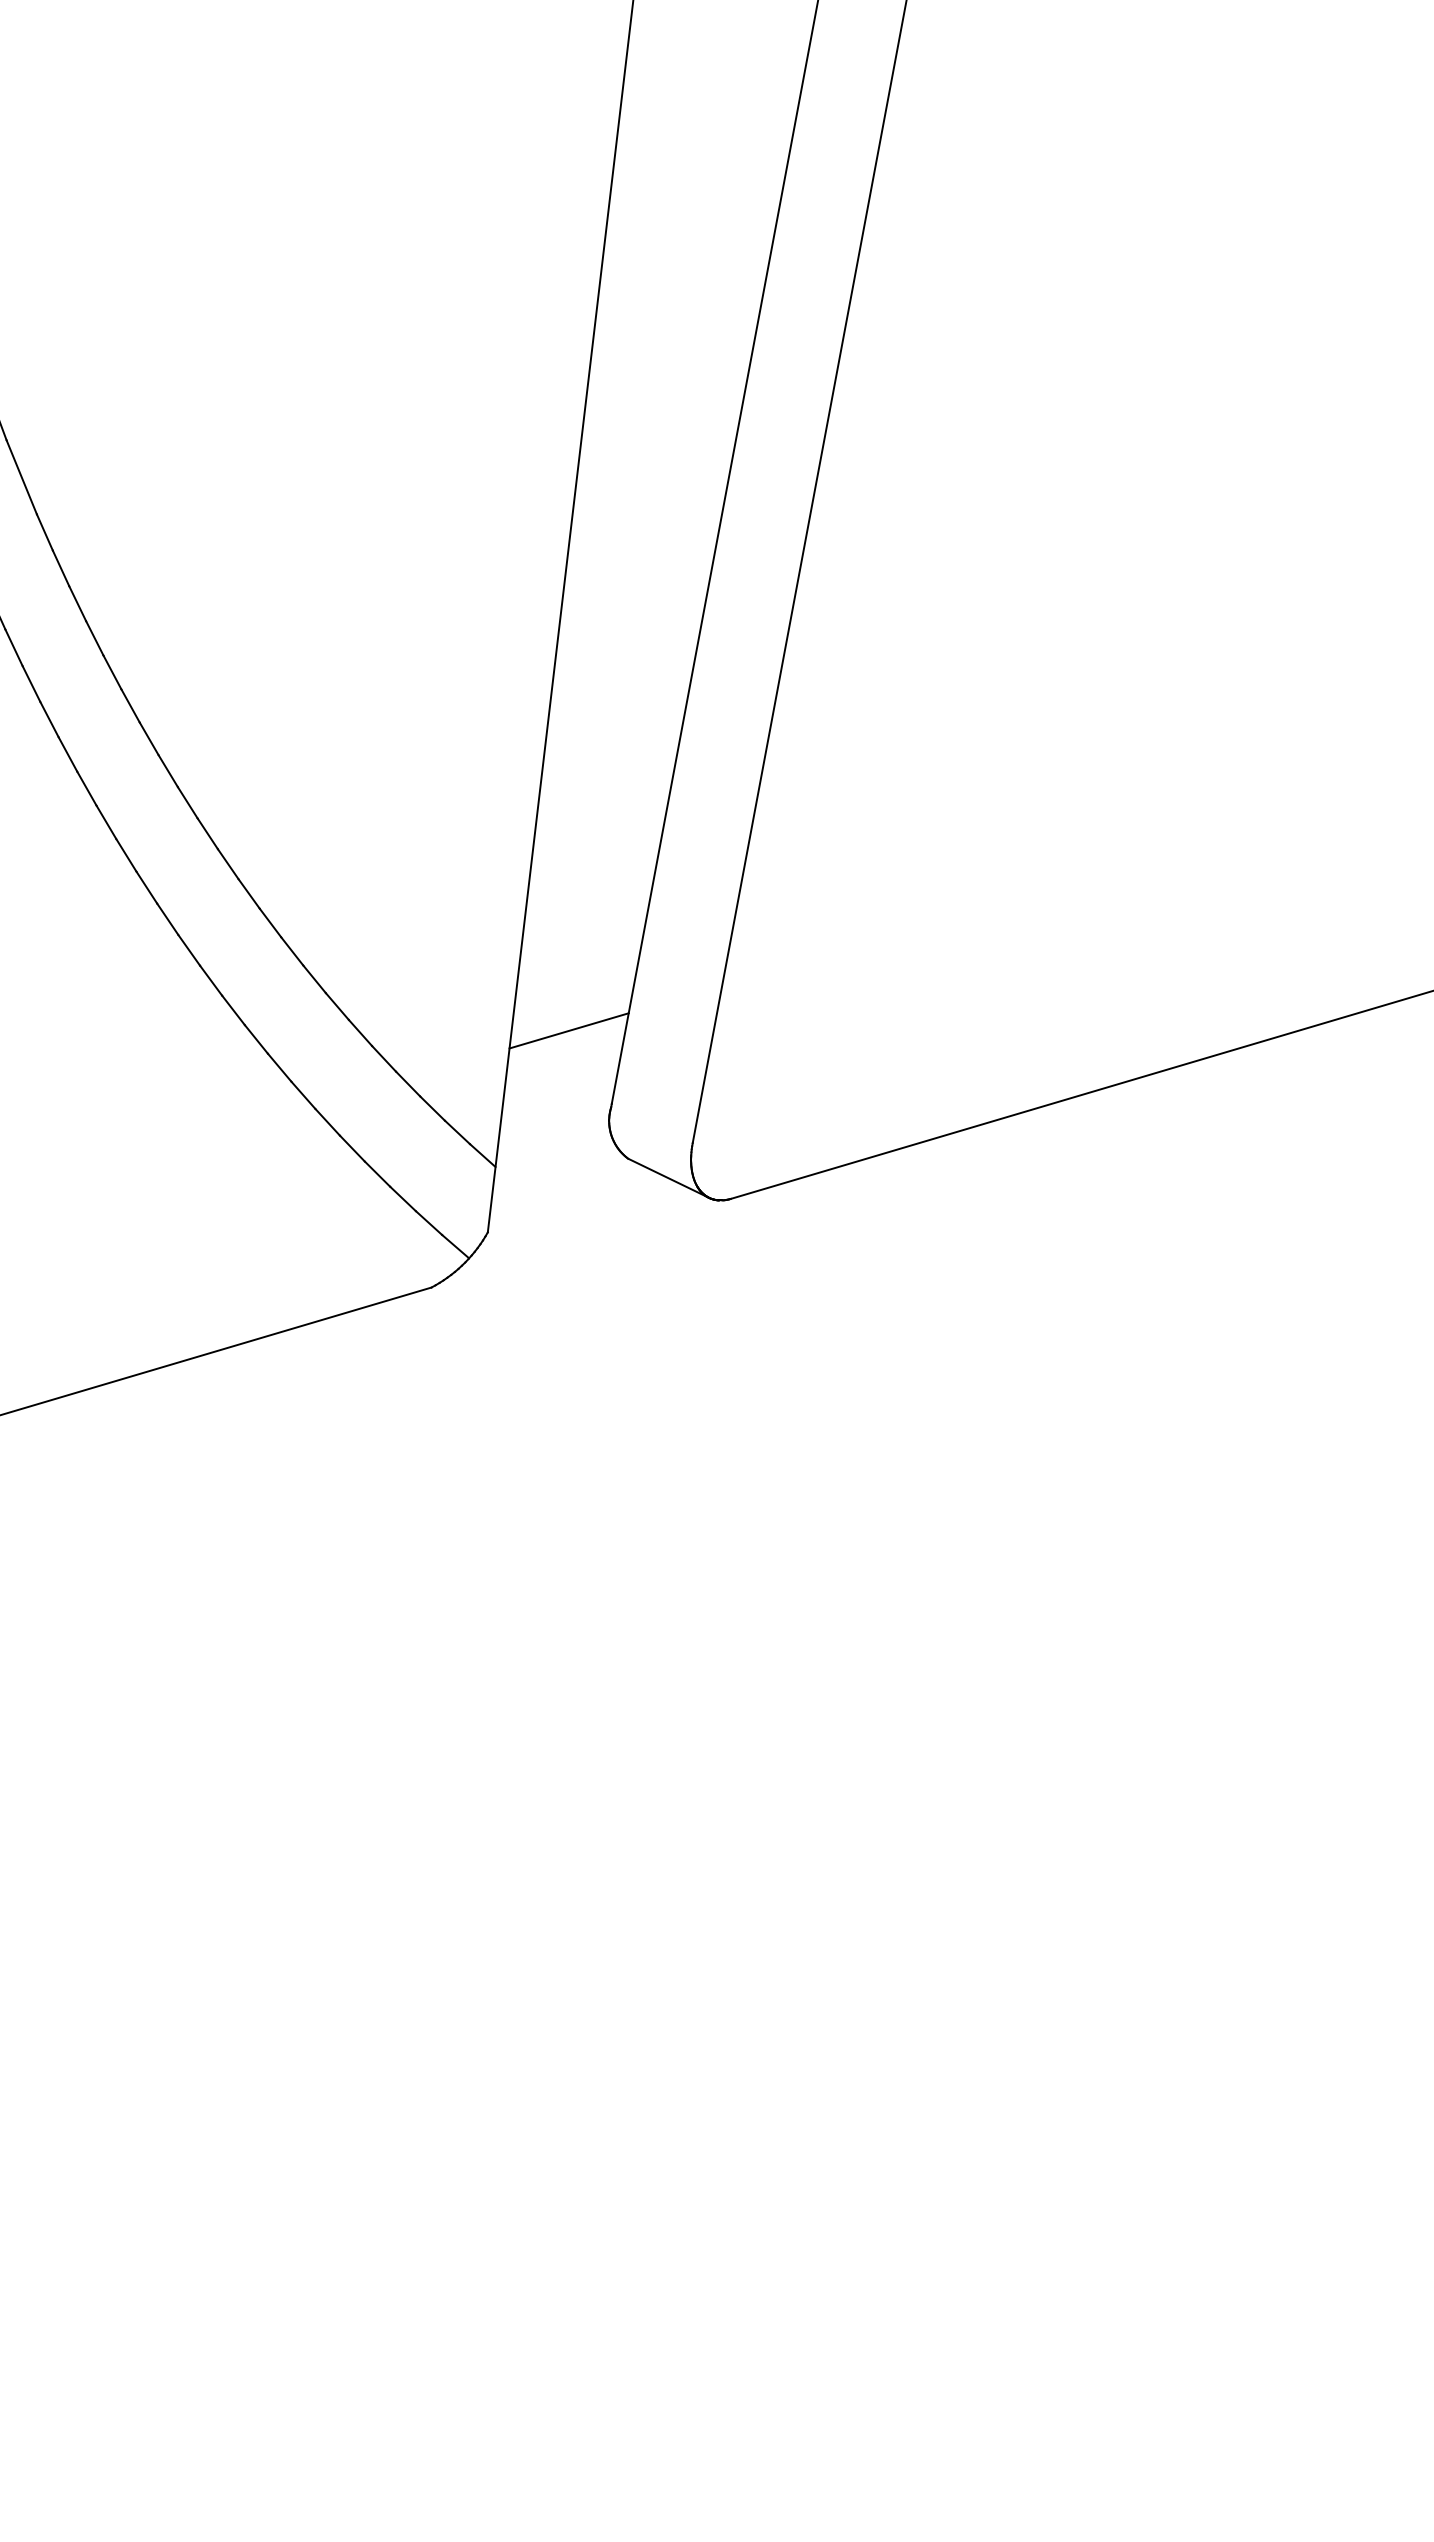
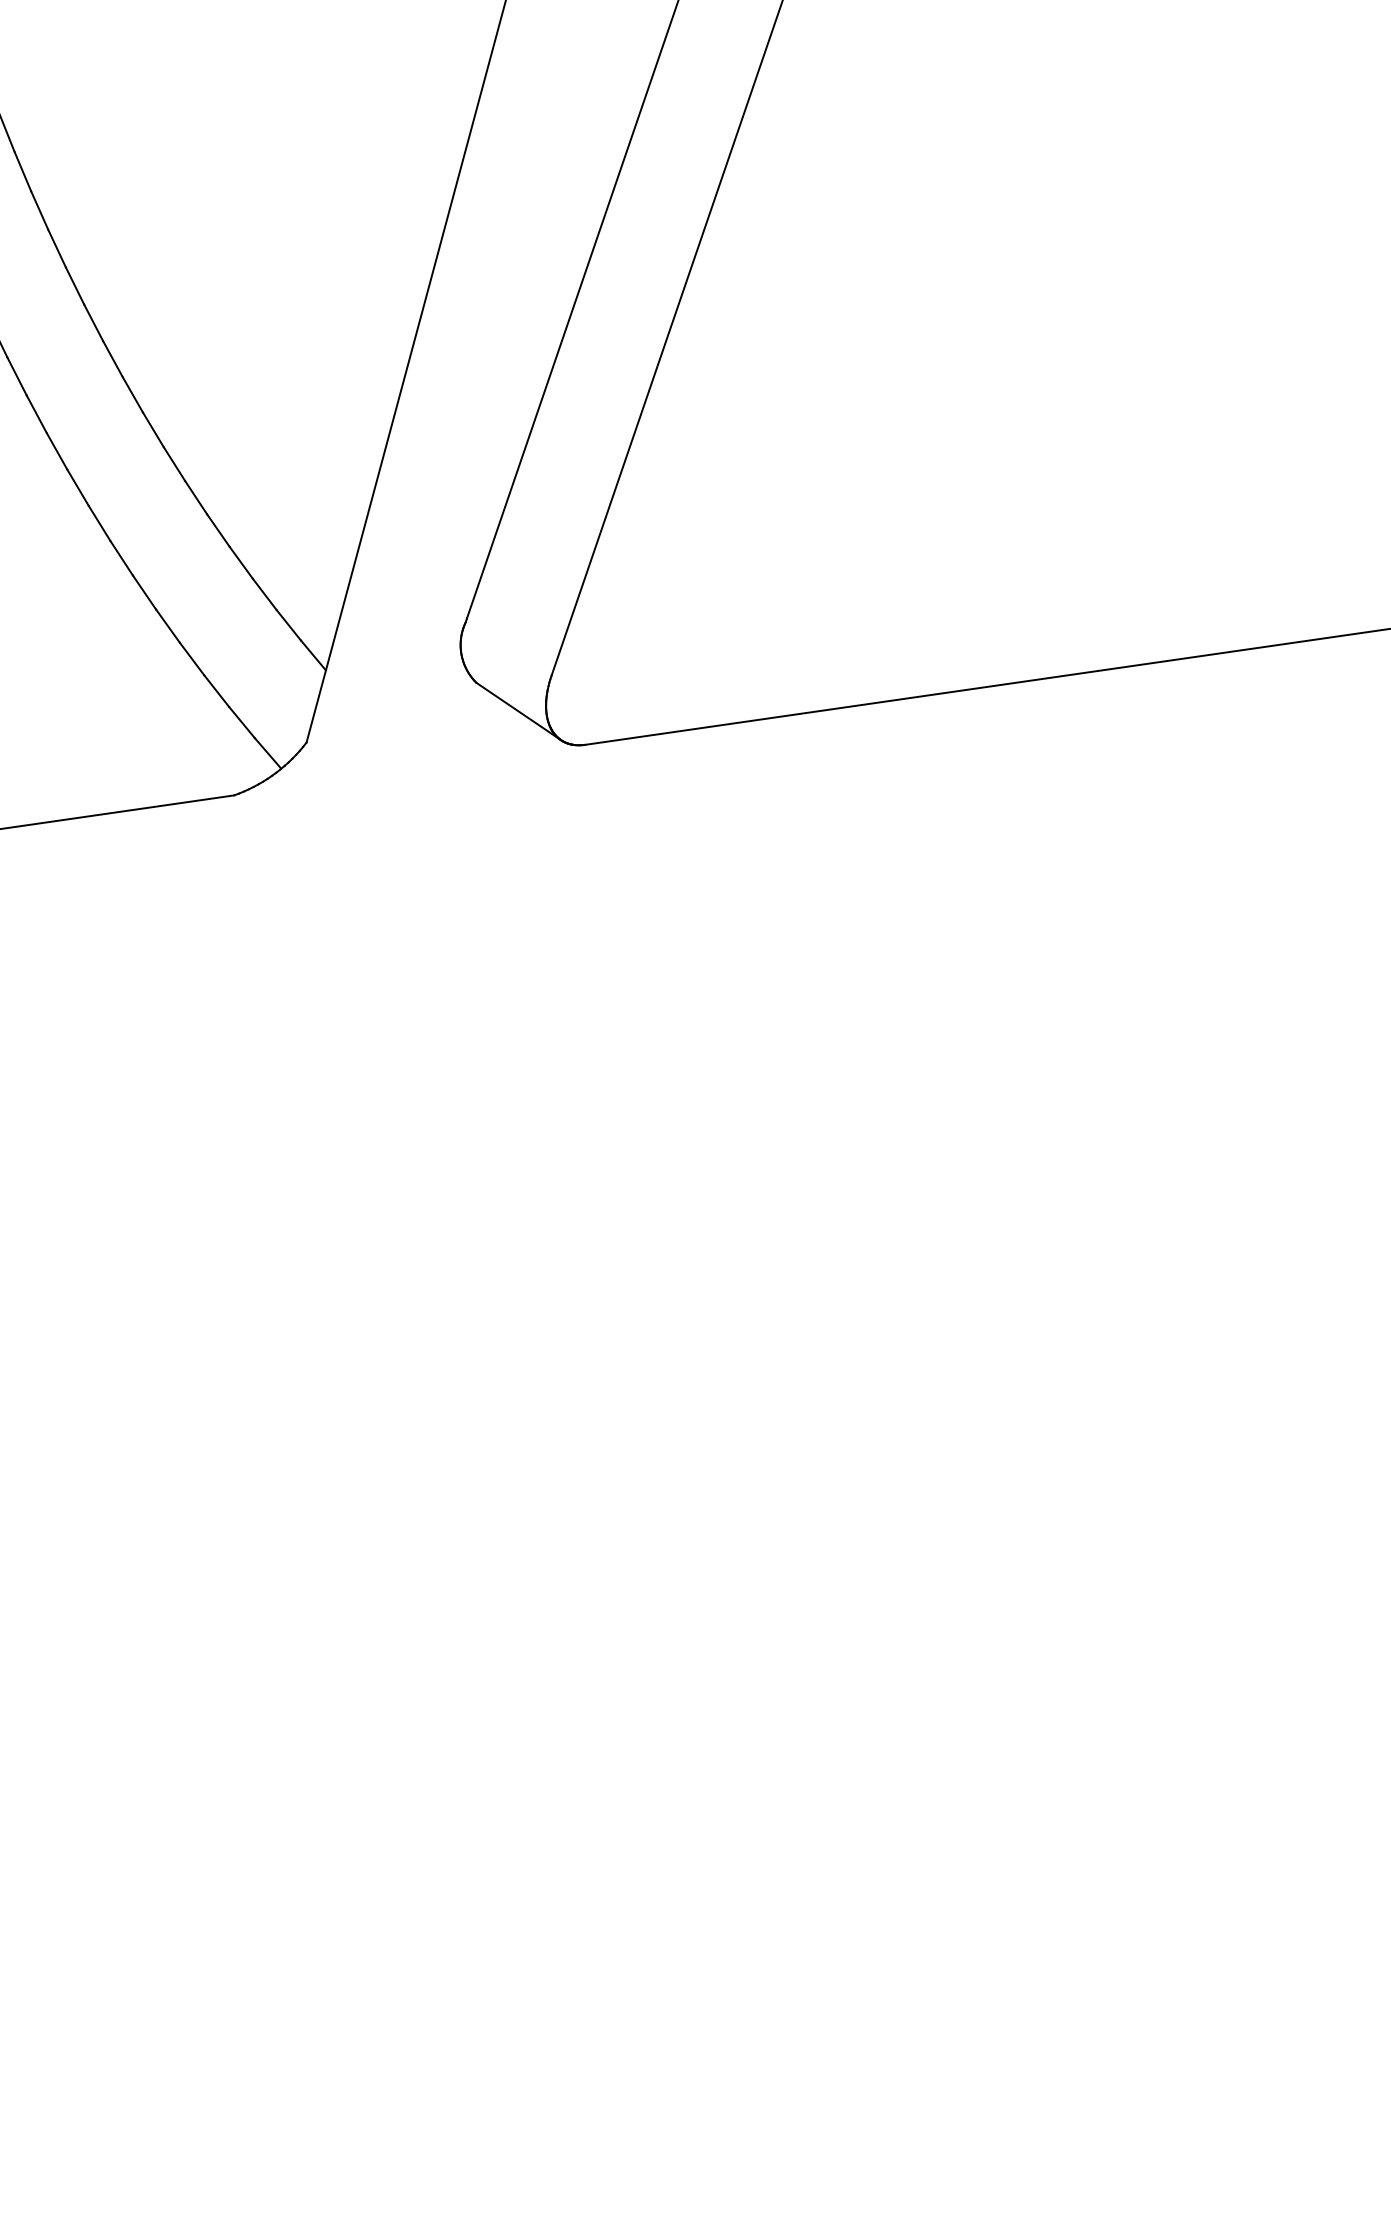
line: (568, 1030) -> (430, 528), removed

